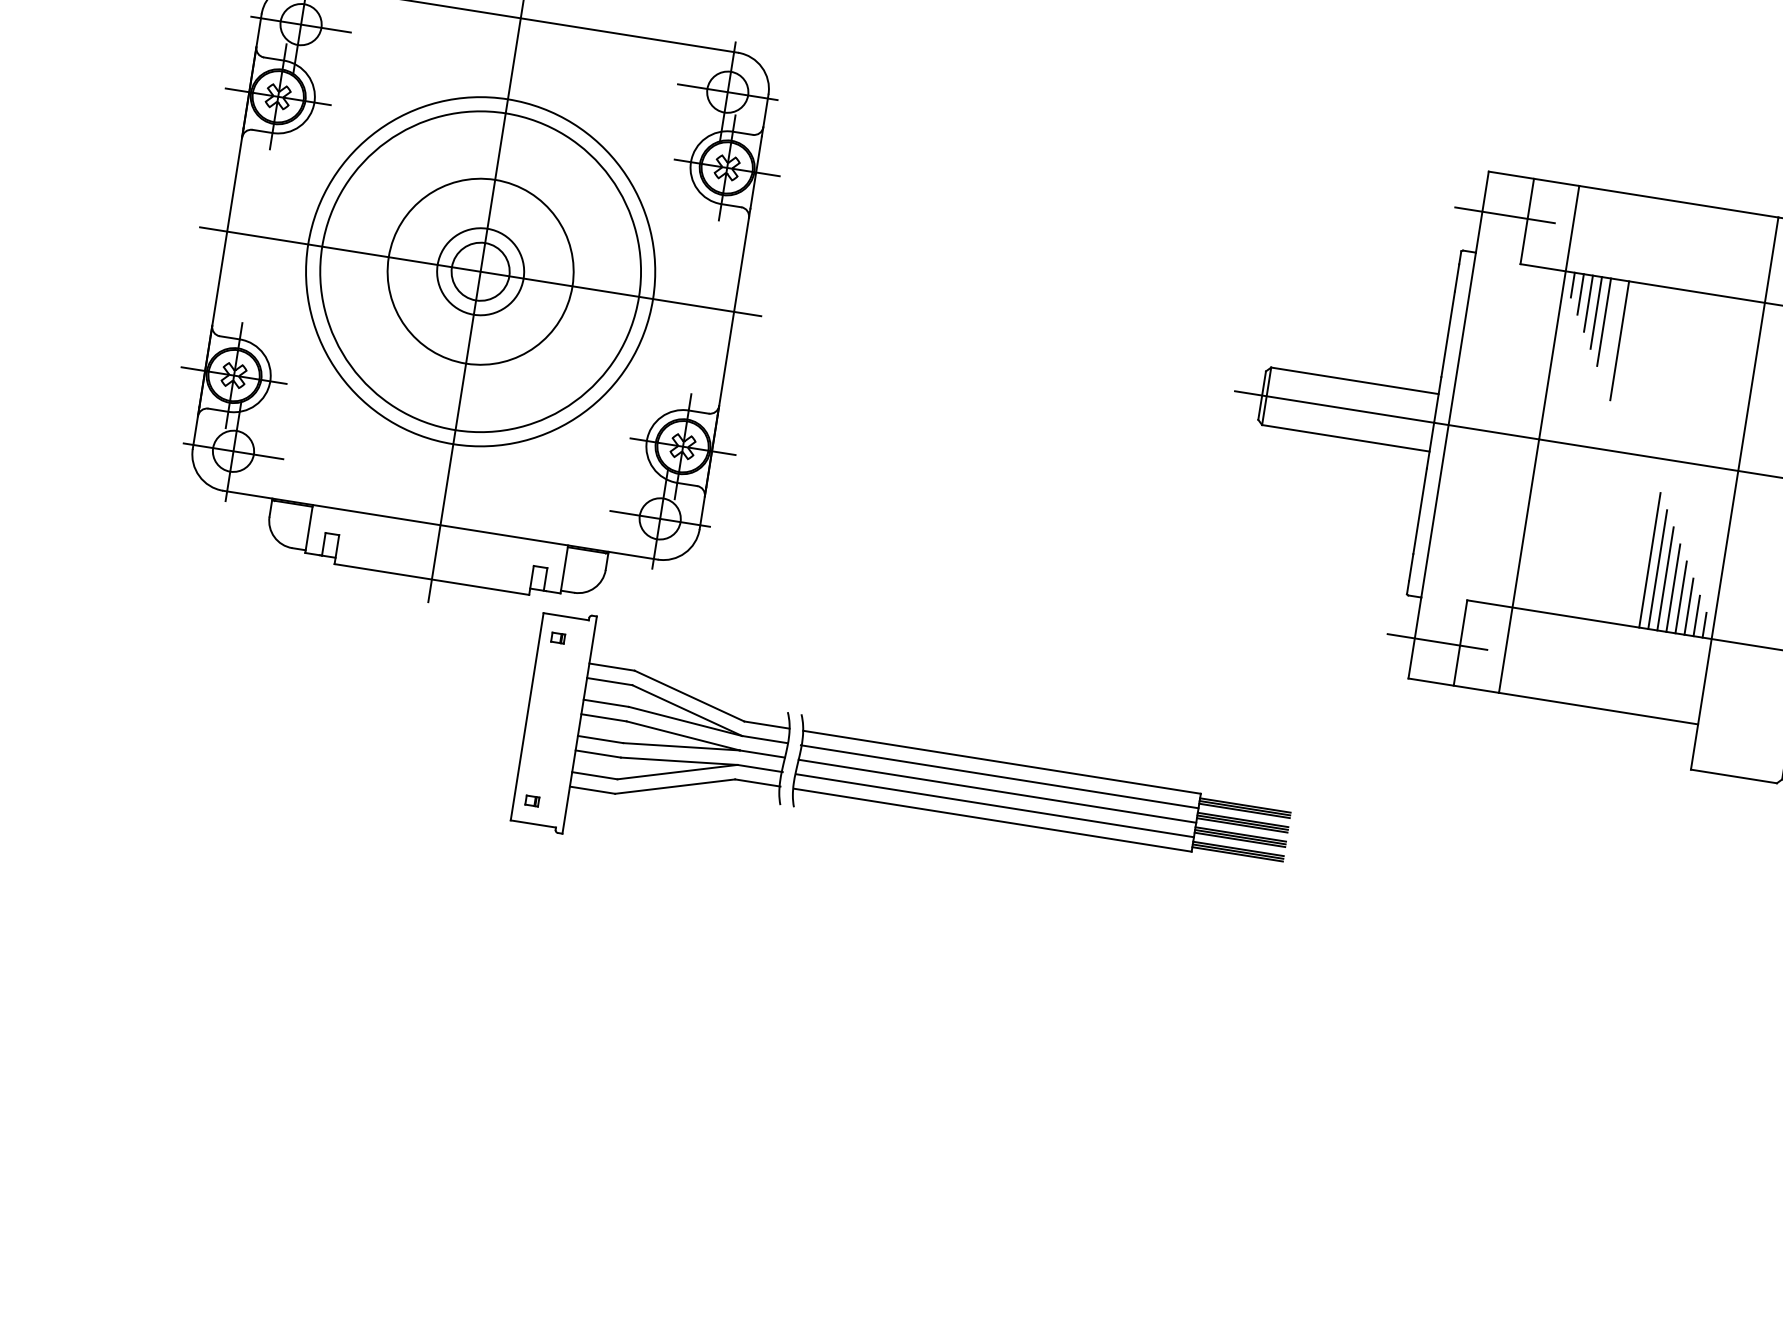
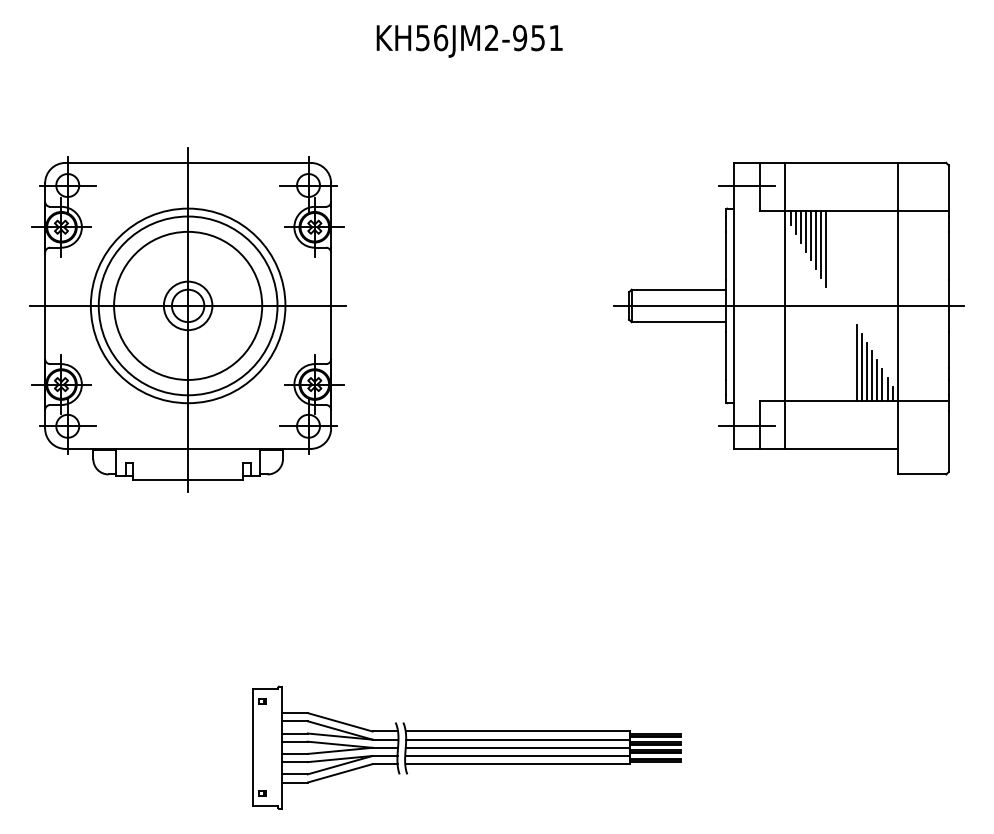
circle: (481, 271) -> (188, 305), size x1.43
line: (1612, 332) -> (816, 240), added
line: (1628, 349) -> (826, 248), added
part: (906, 776) -> (466, 747), moved

